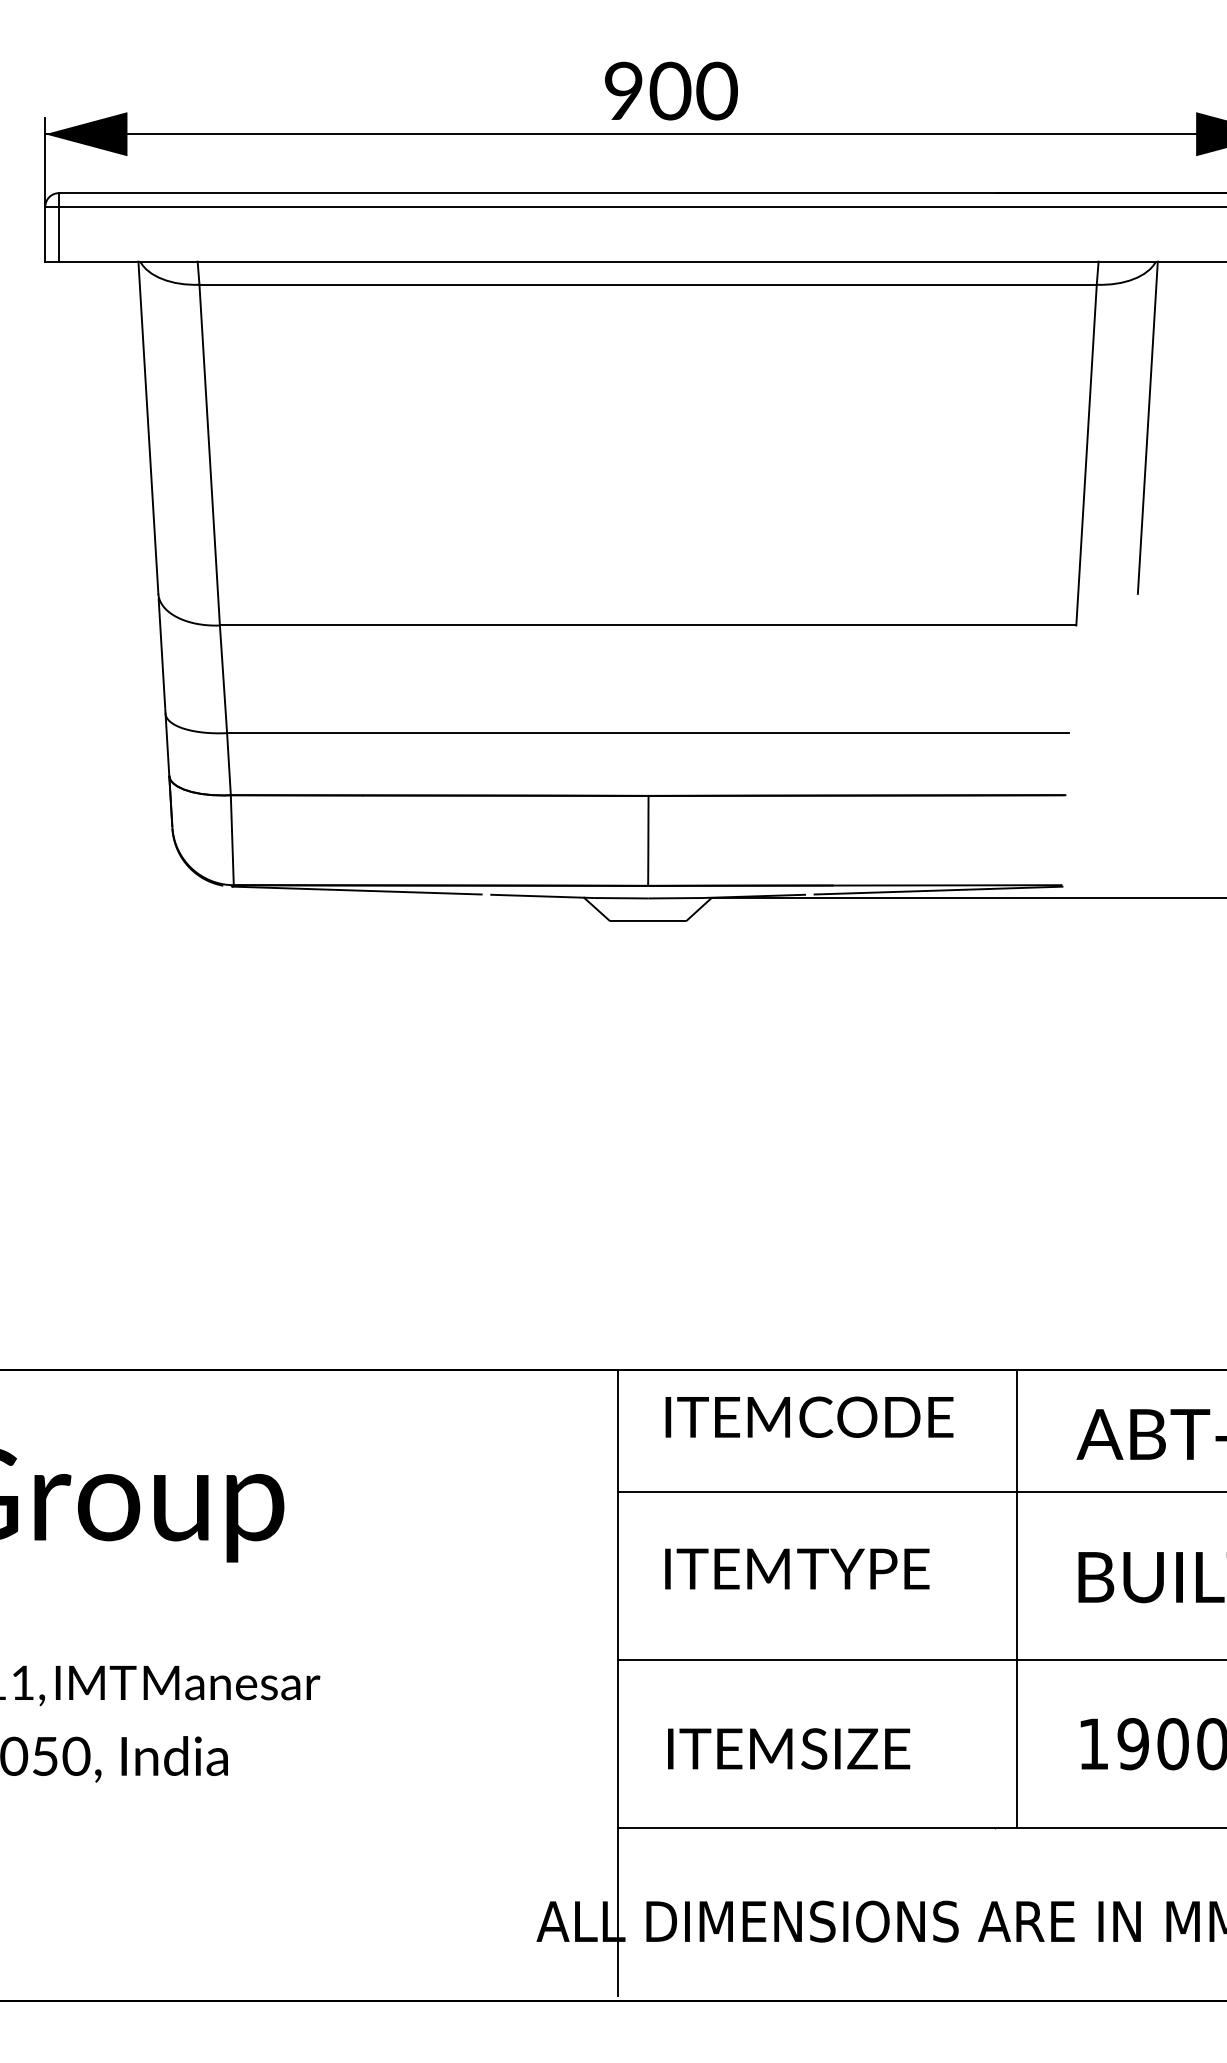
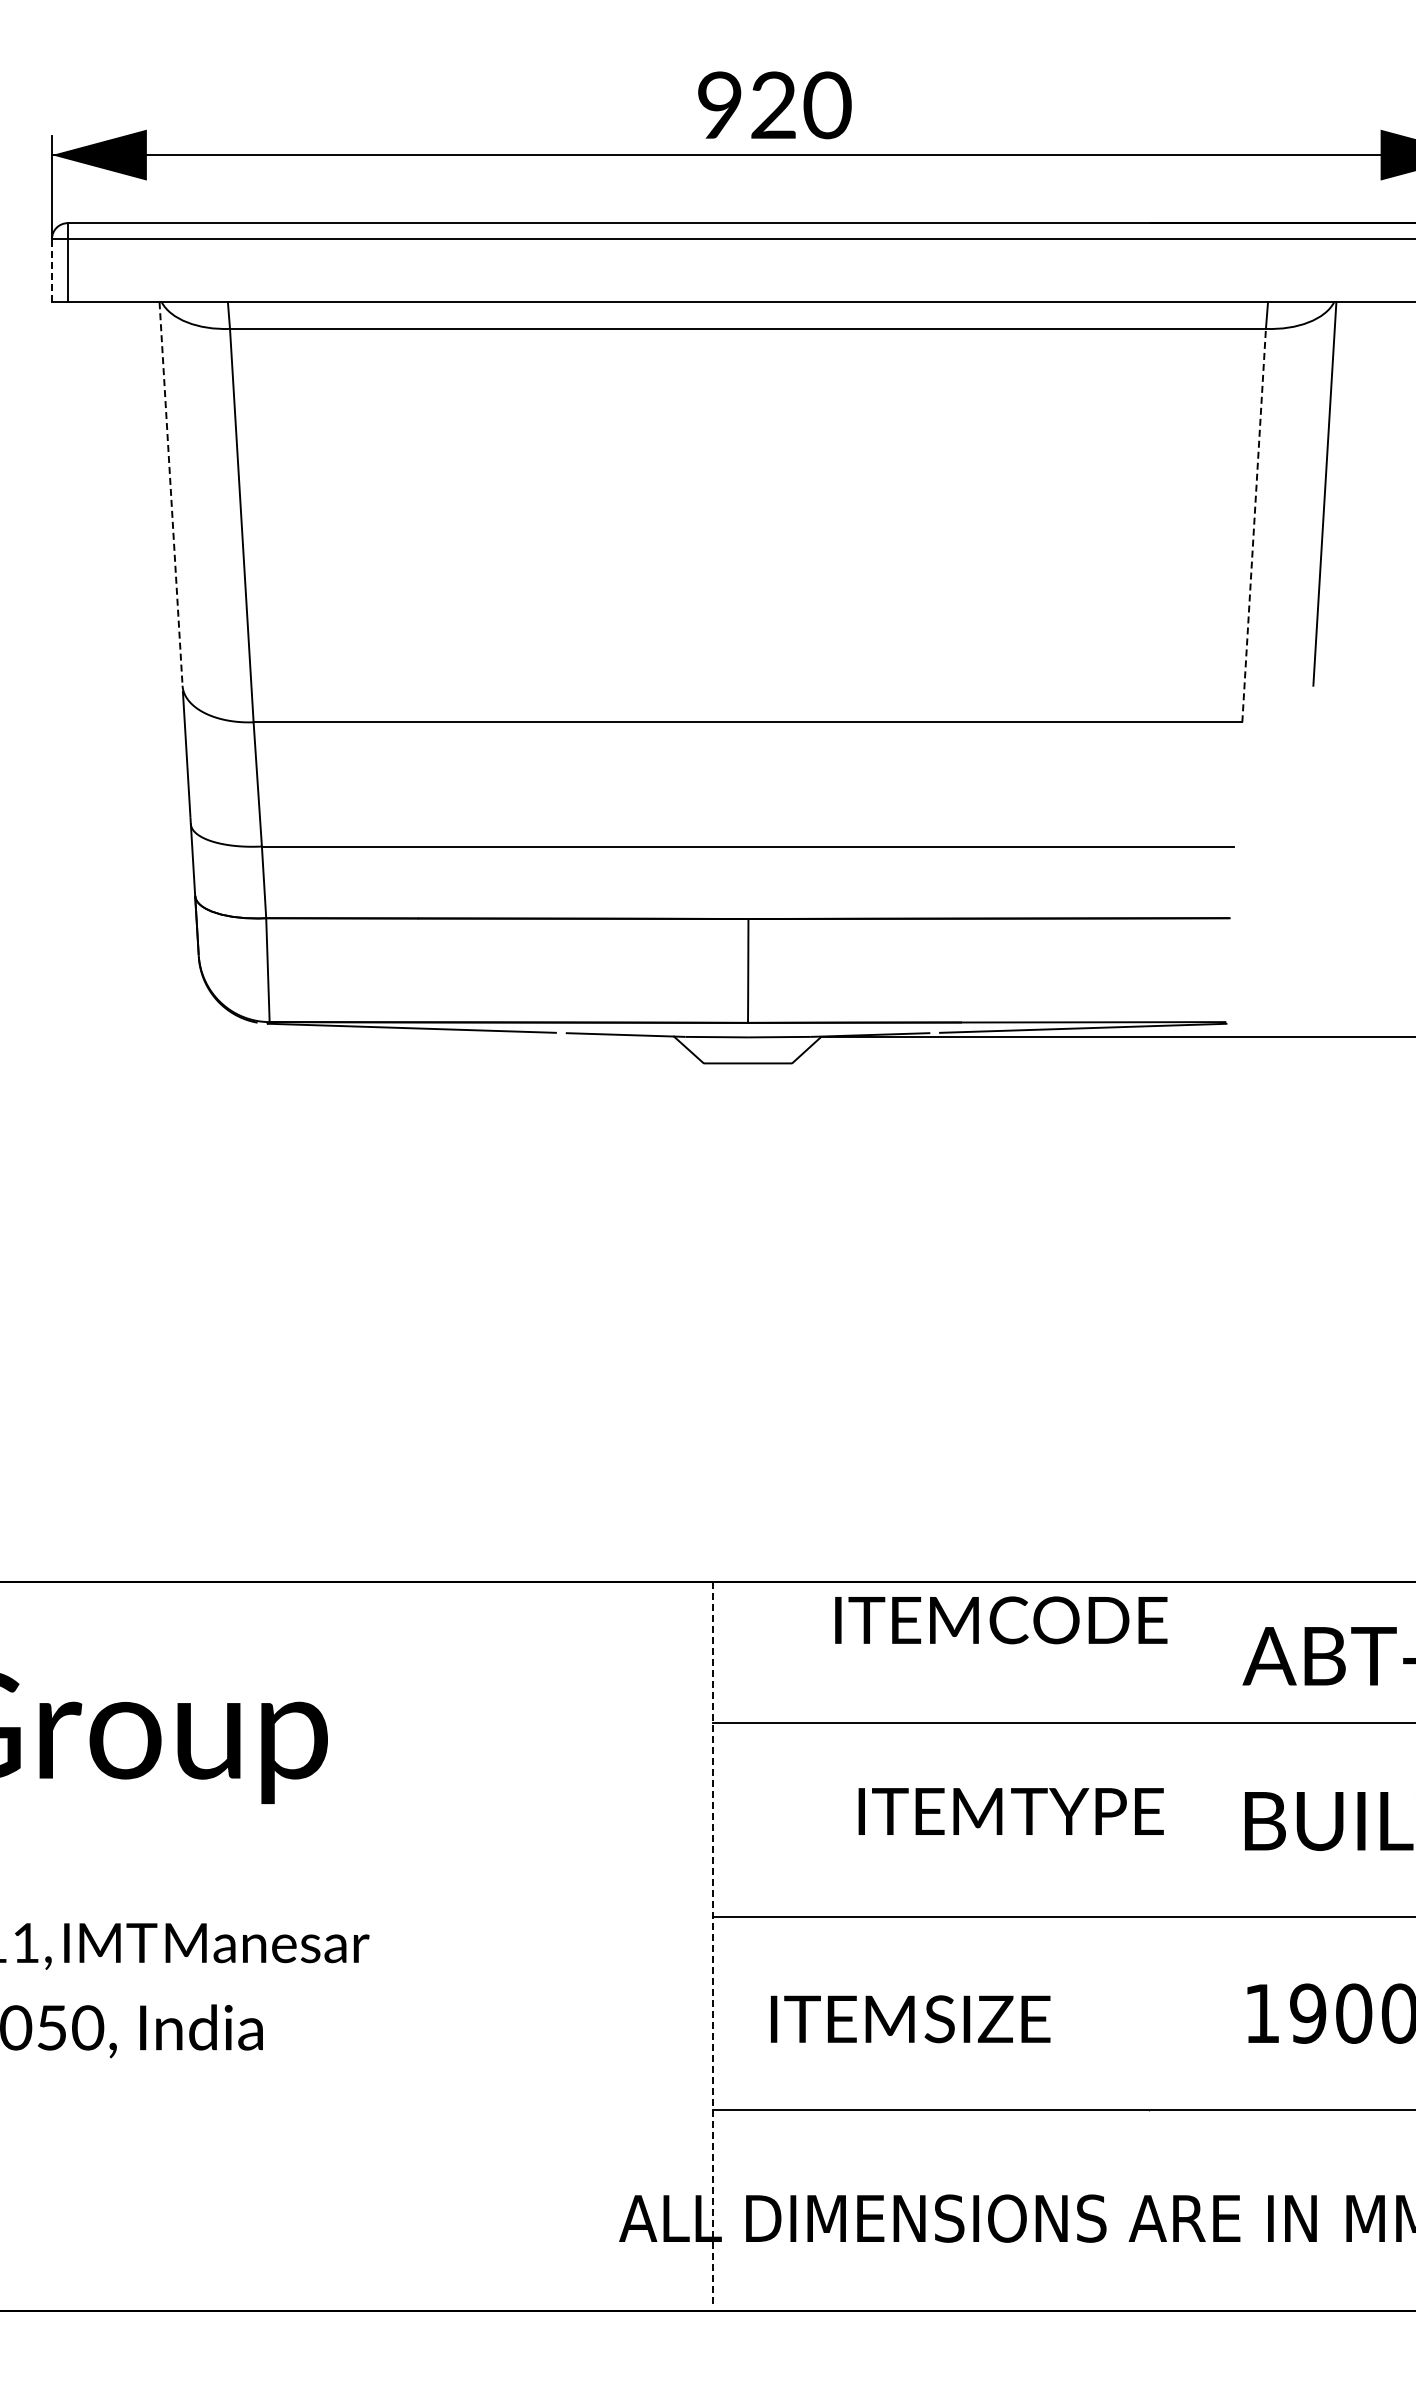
text: (670, 91) -> (773, 105), 900 -> 920
line: (45, 234) -> (52, 270), solid -> dashed
line: (148, 428) -> (171, 494), solid -> dashed
line: (1086, 455) -> (1254, 525), solid -> dashed
text: (809, 1417) -> (1001, 1620), moved
text: (796, 1568) -> (1010, 1811), moved
line: (1016, 1599) -> (1173, 1846), removed
line: (618, 1683) -> (713, 1943), solid -> dashed

